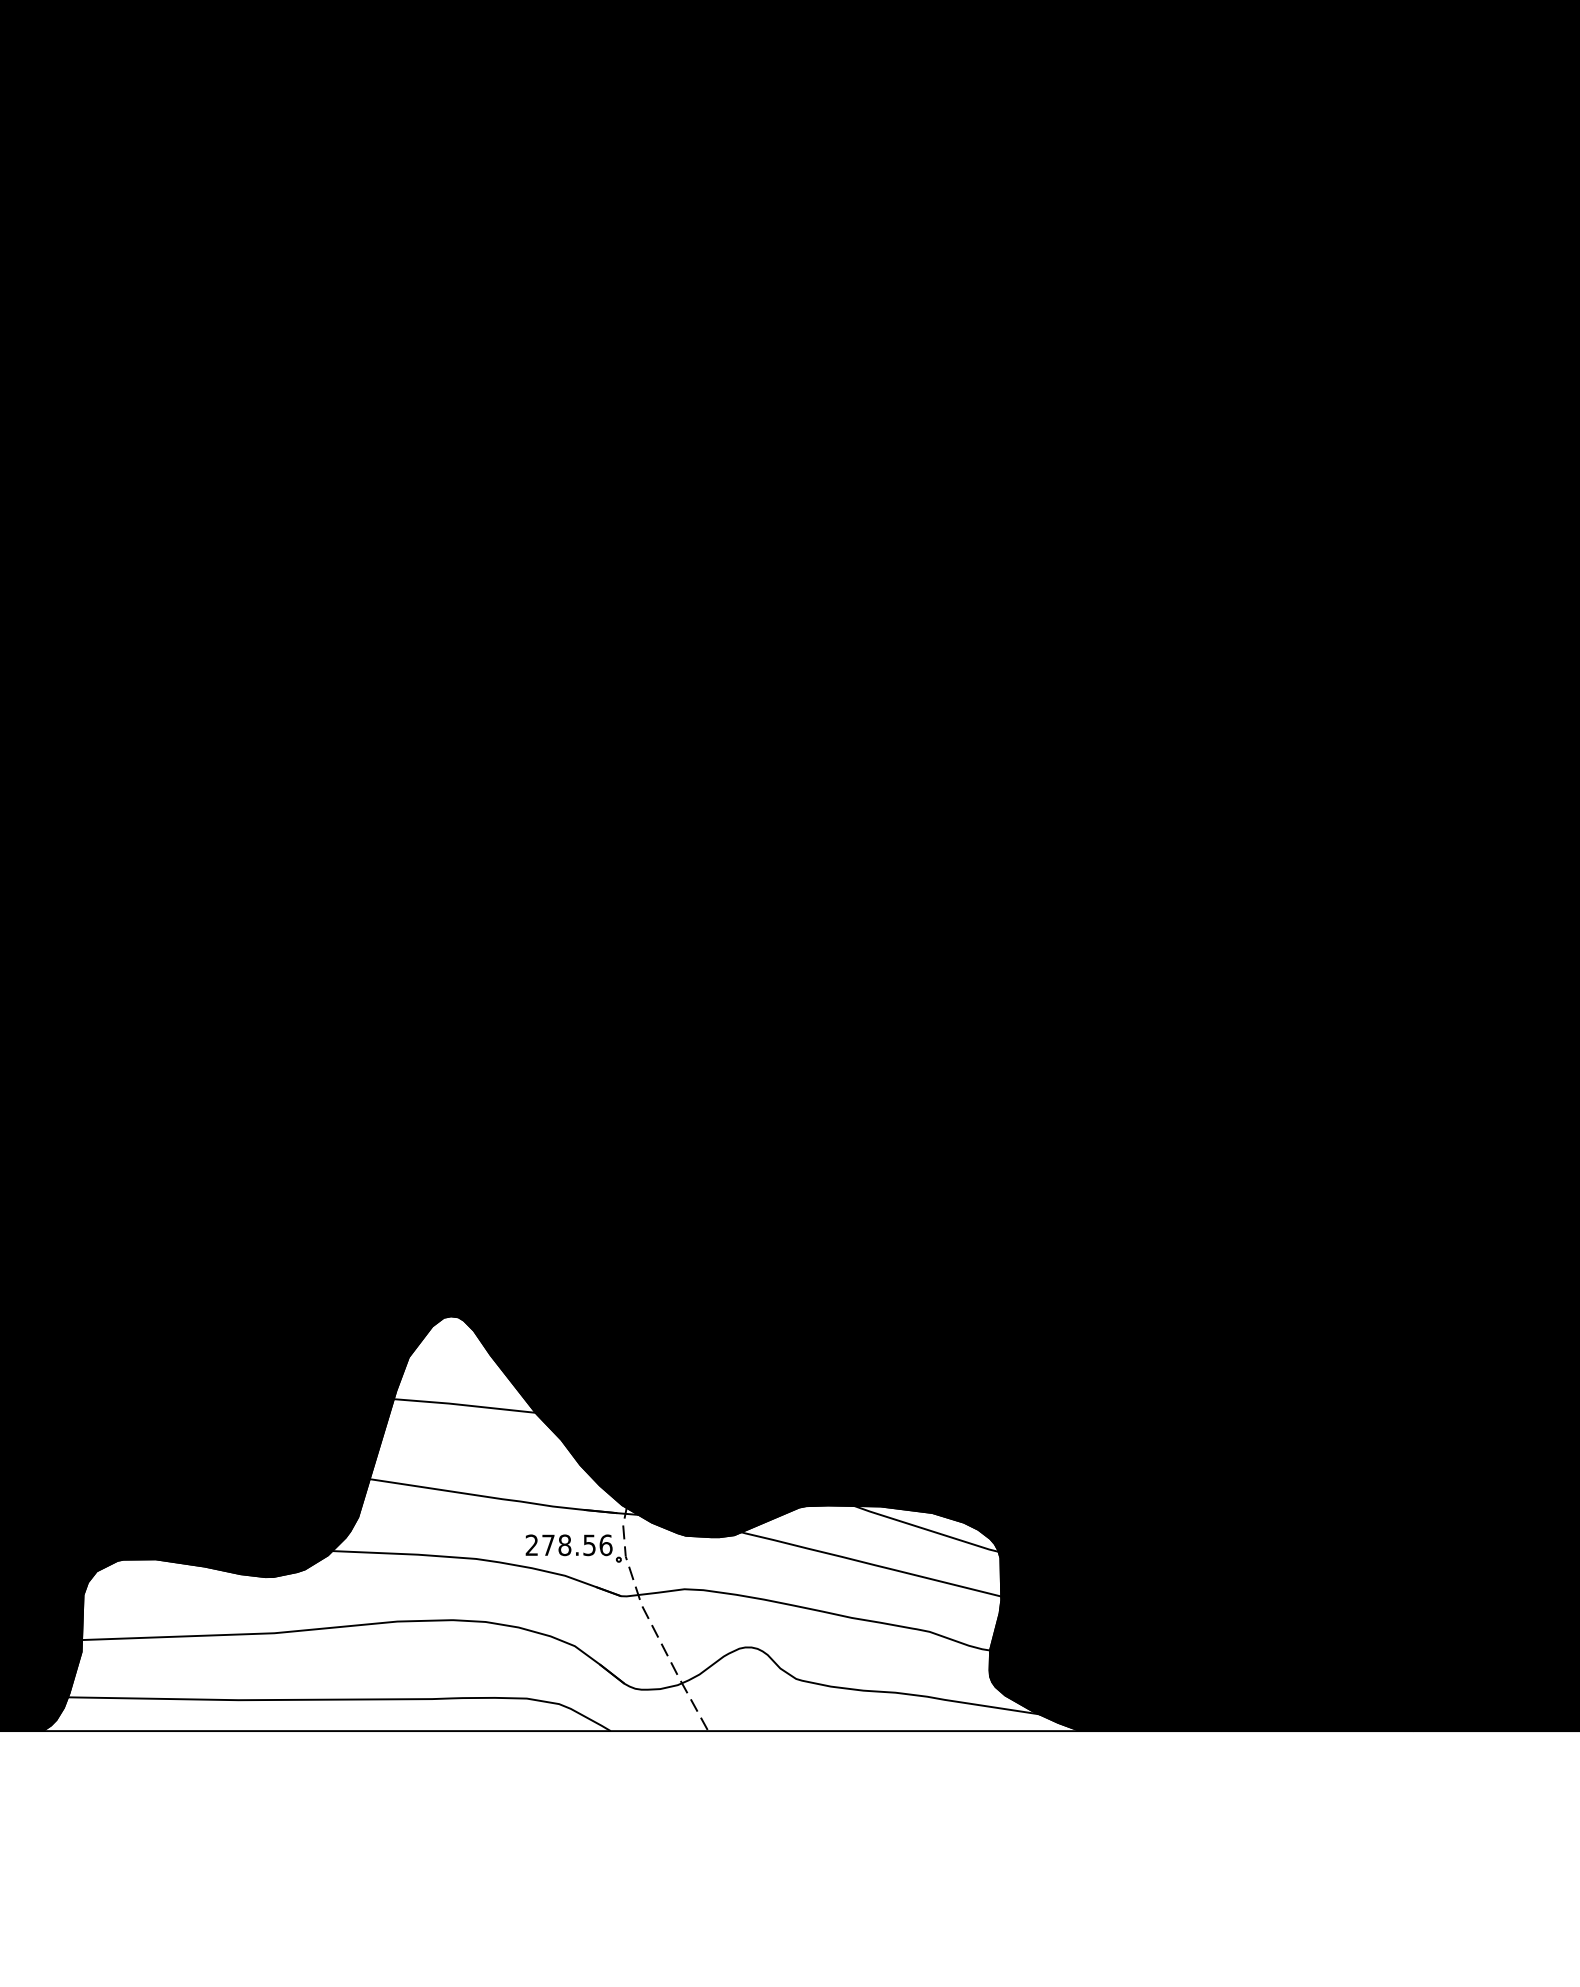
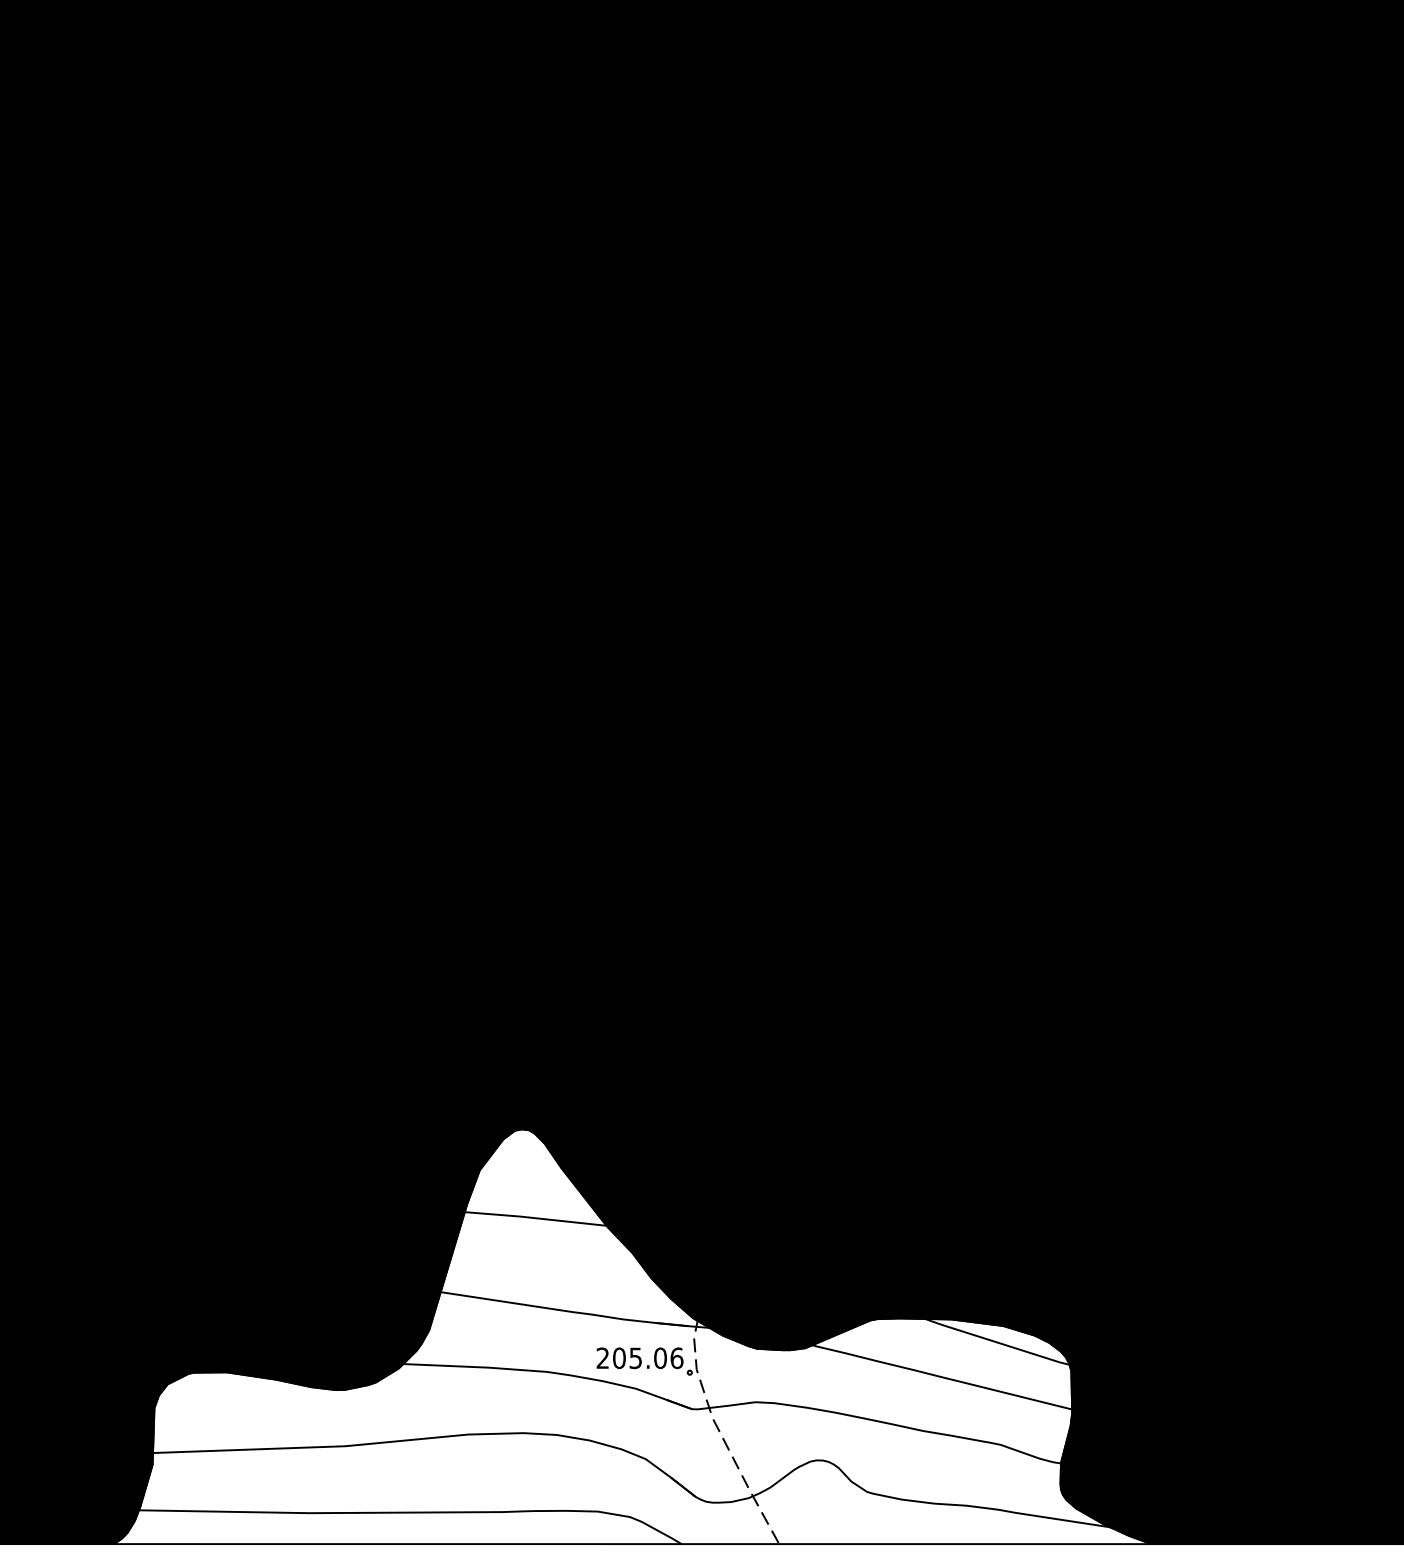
text: (569, 1545) -> (640, 1358), 278.56 -> 205.06

